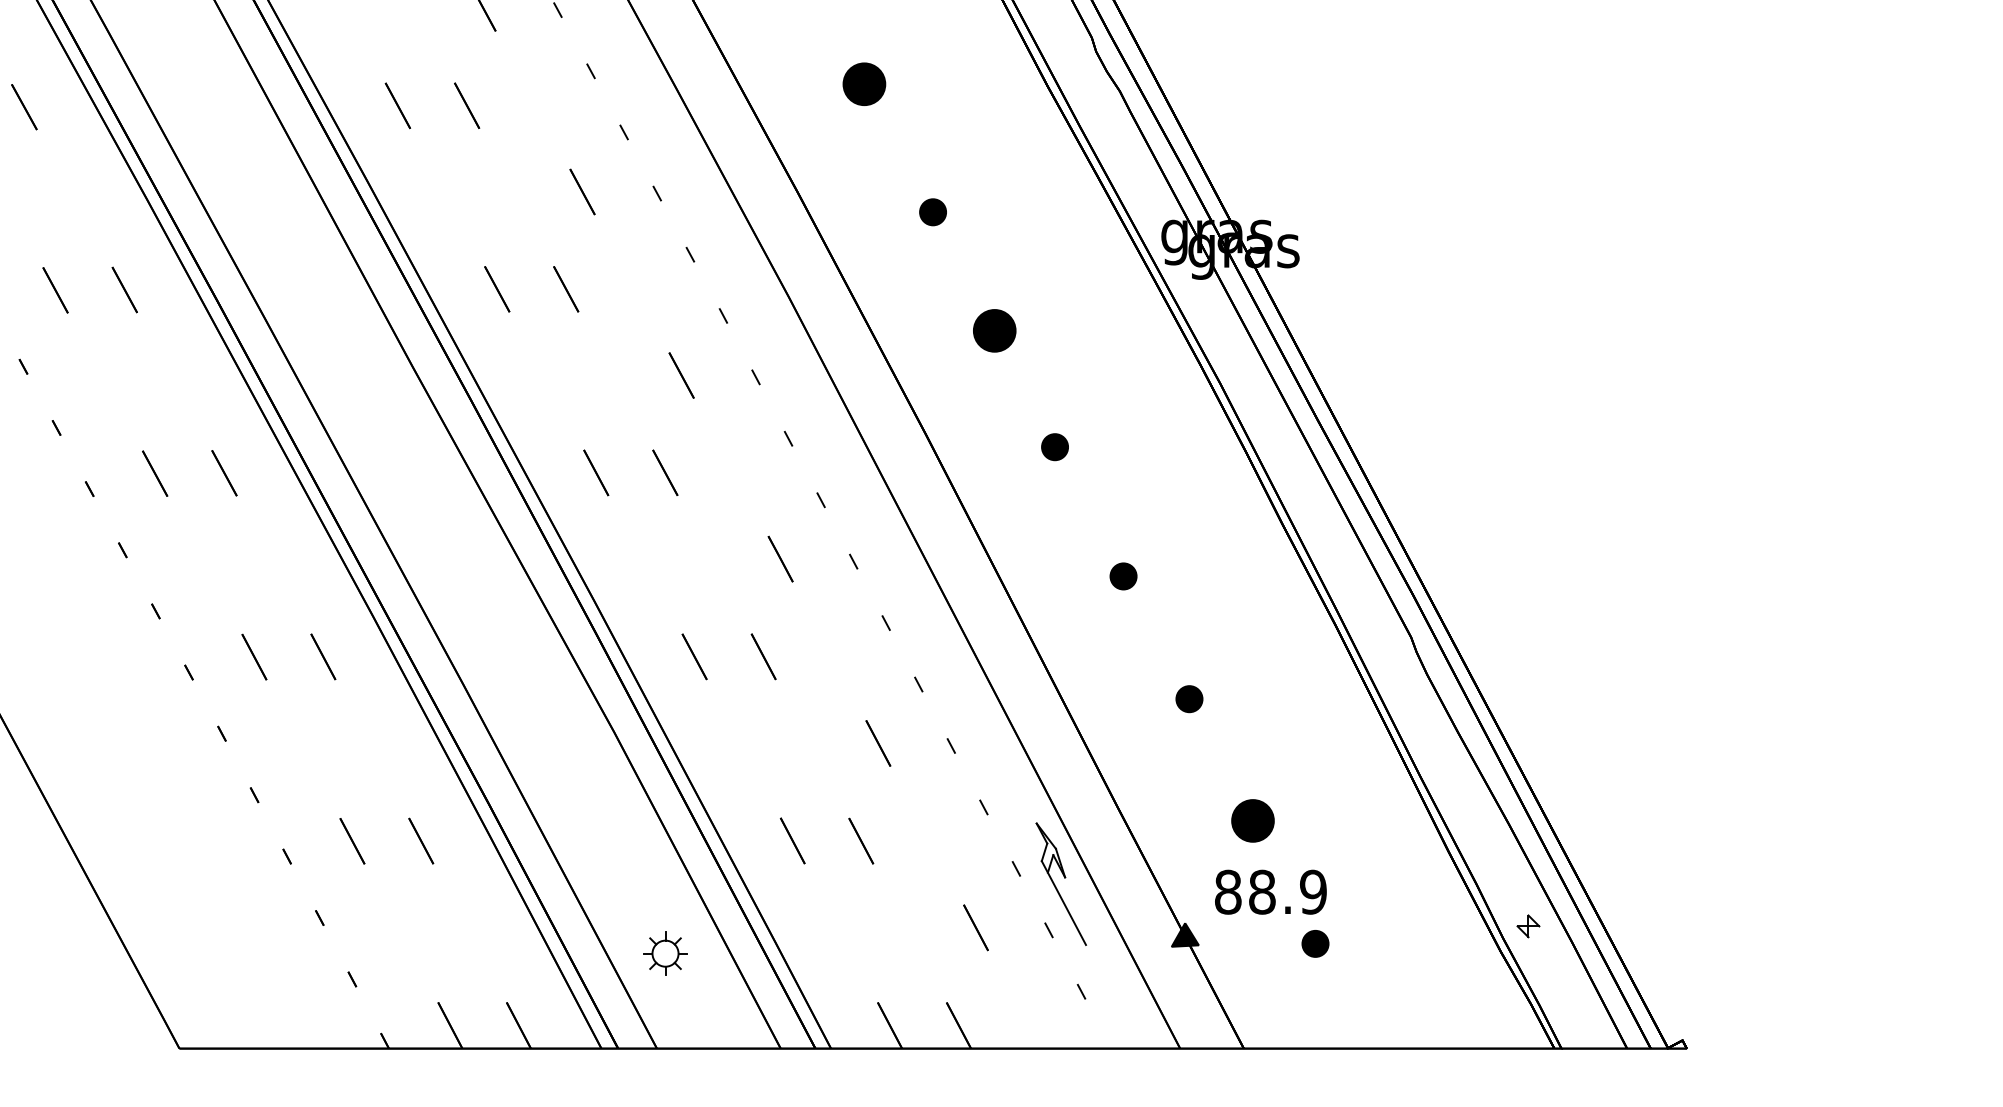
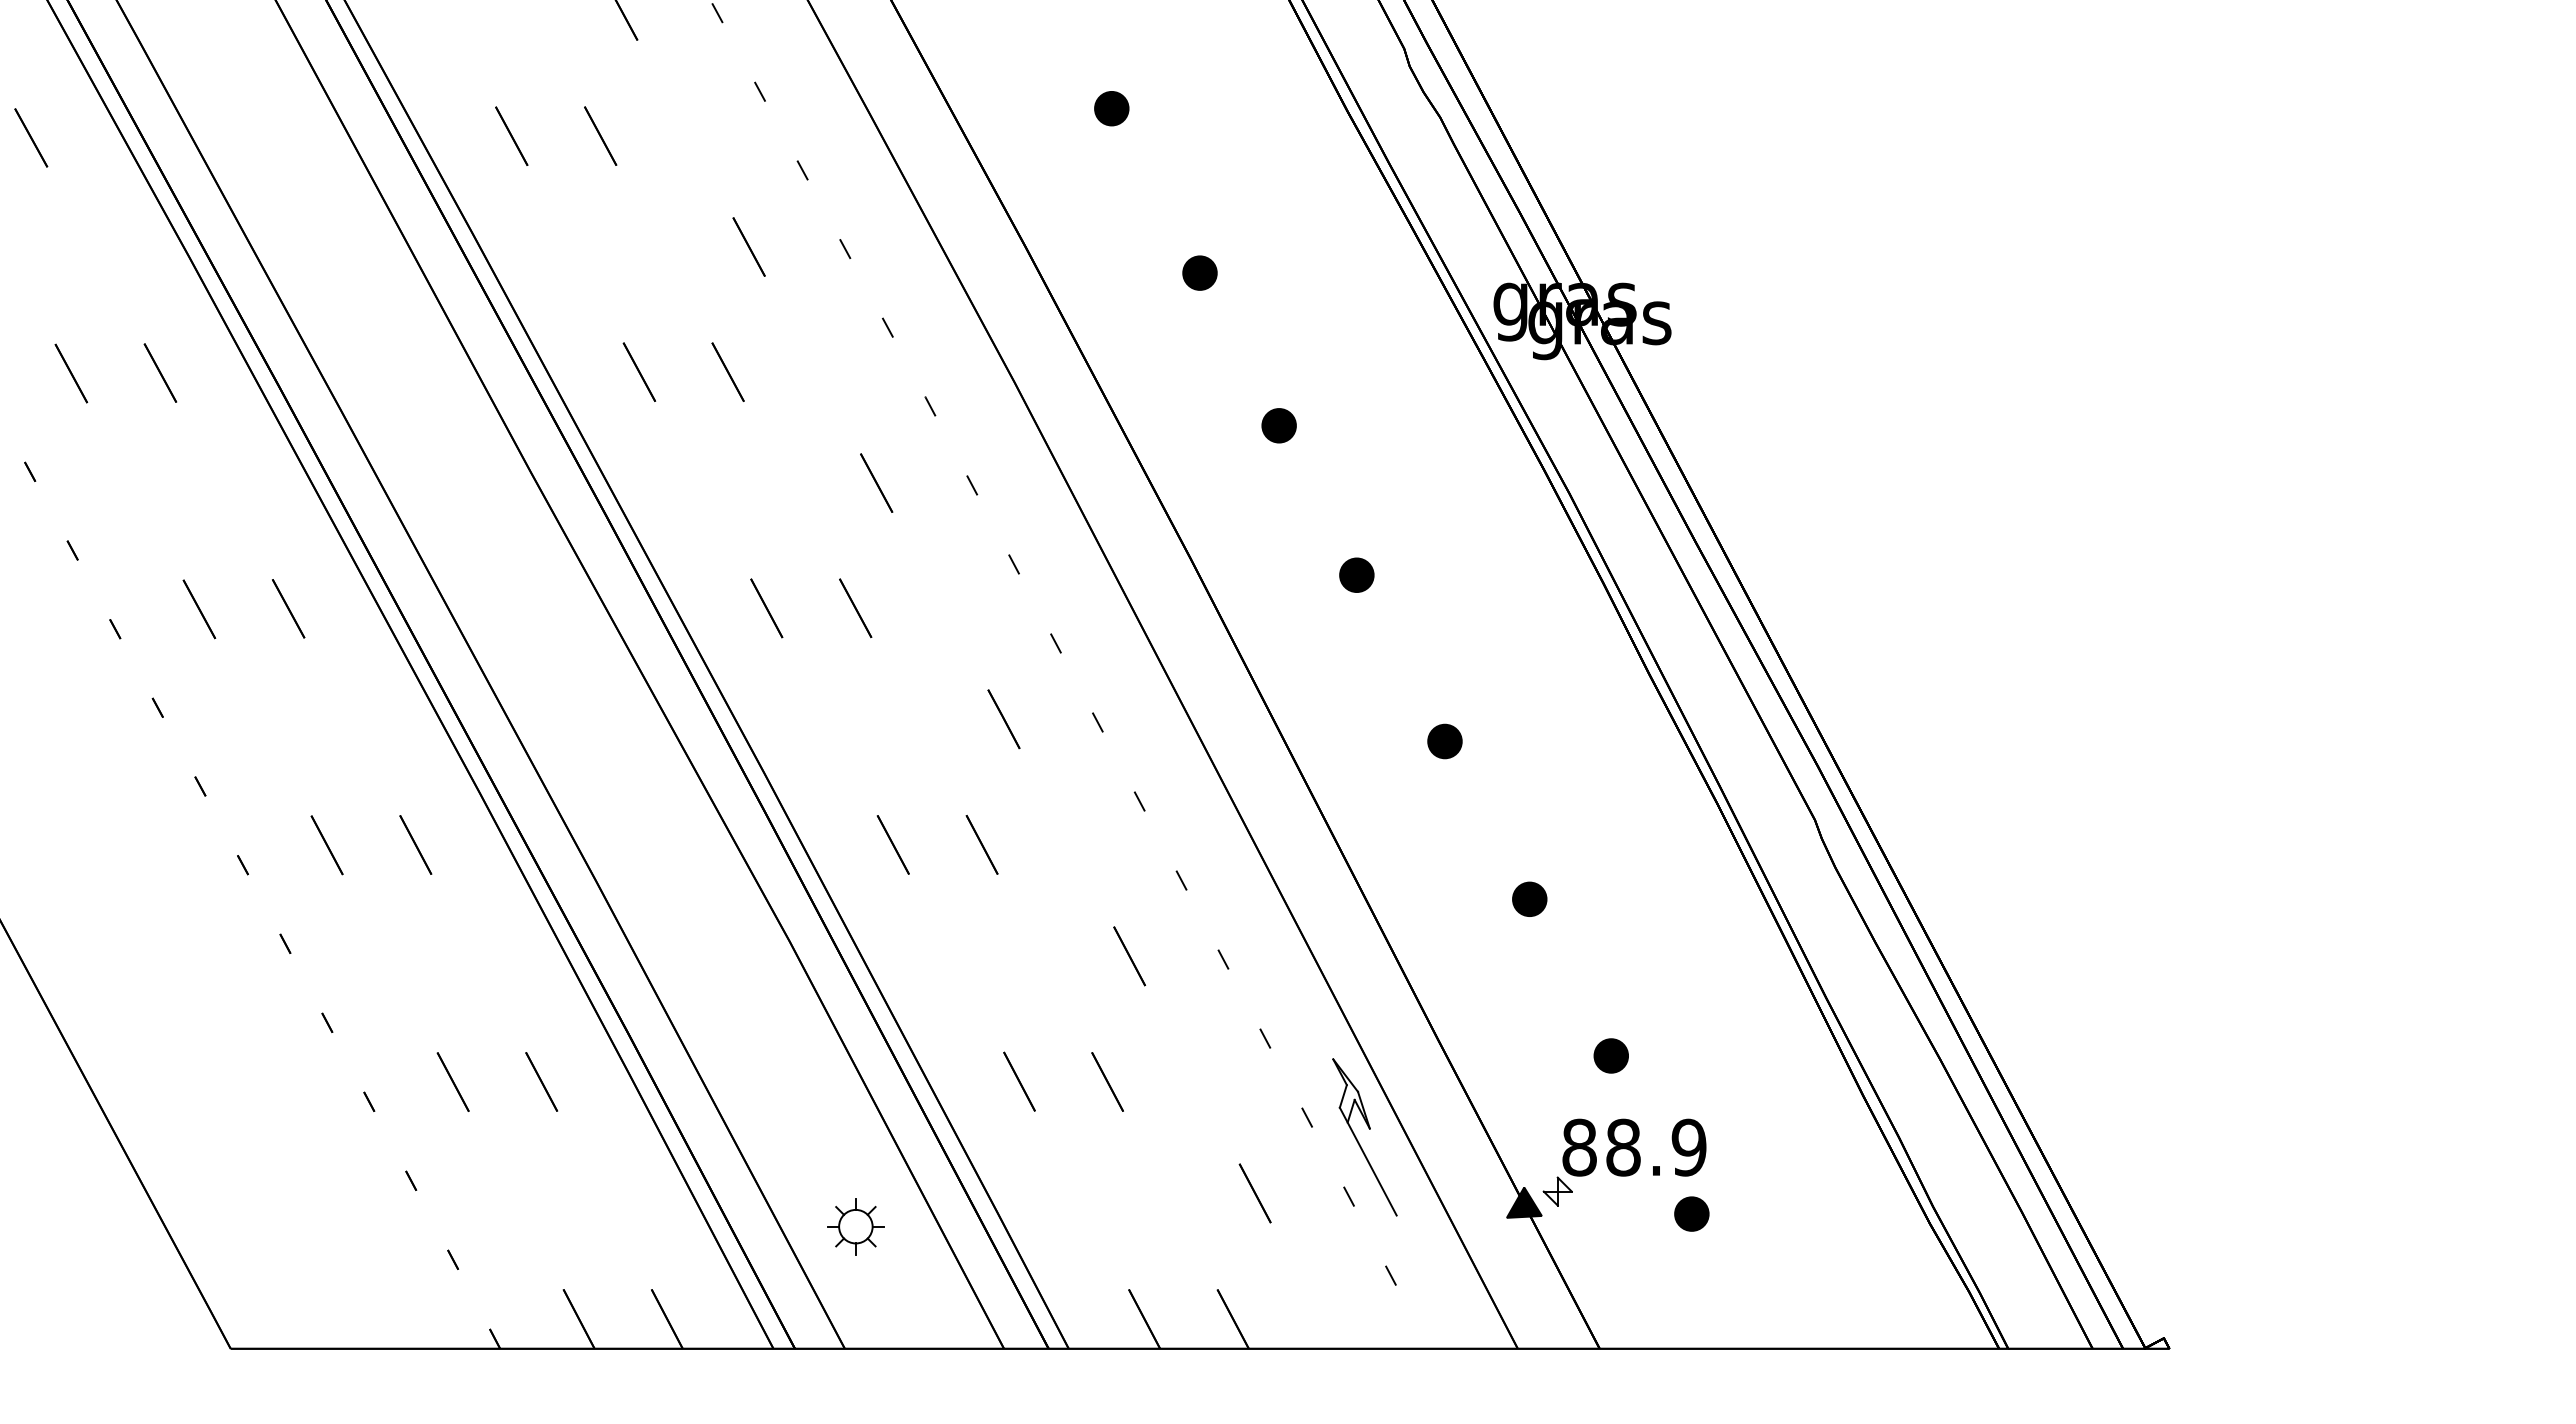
part: (864, 84) -> (1111, 108), size x0.62
part: (994, 330) -> (1278, 425), size x0.62
part: (1252, 820) -> (1610, 1055), size x0.62
part: (1528, 926) -> (1557, 1191), moved

